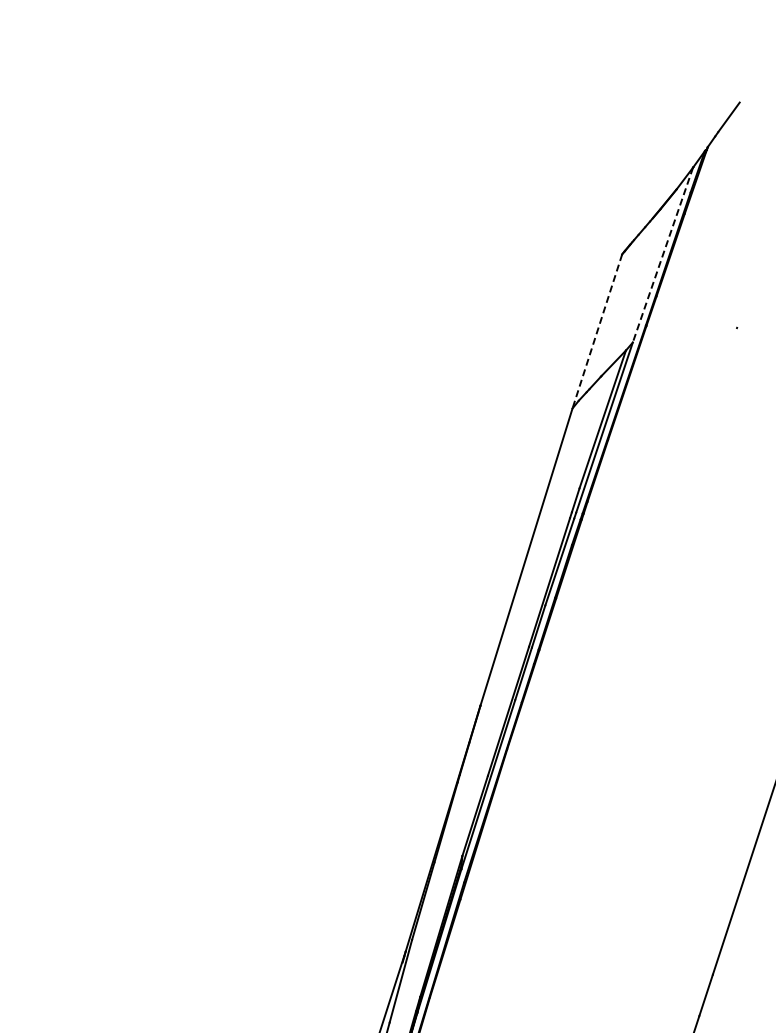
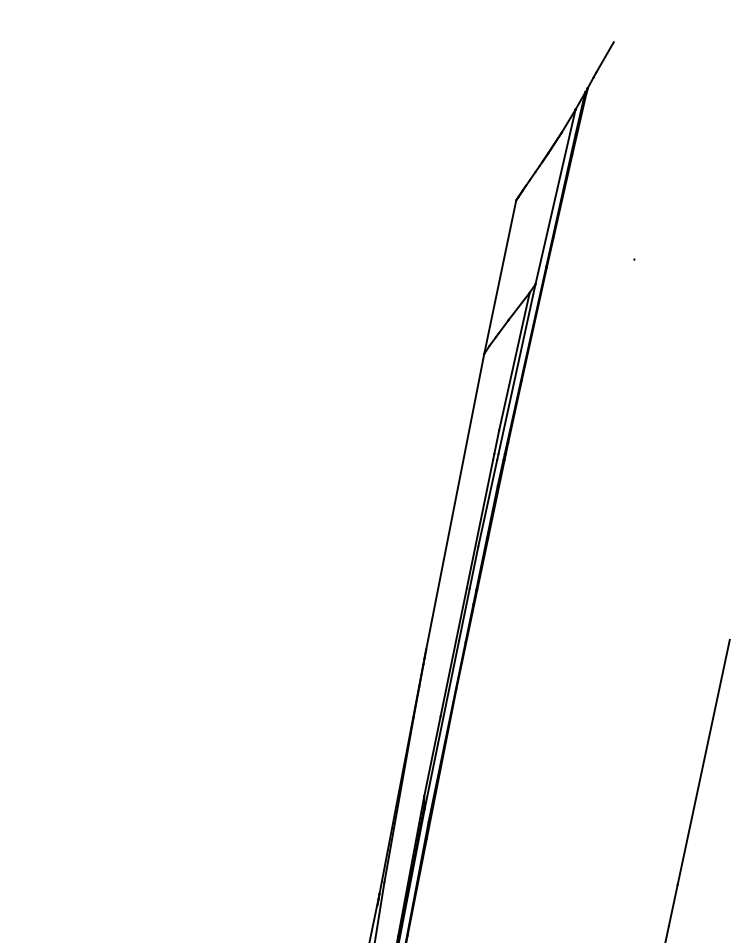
line: (662, 255) -> (555, 197), dashed -> solid
line: (597, 331) -> (500, 277), dashed -> solid

